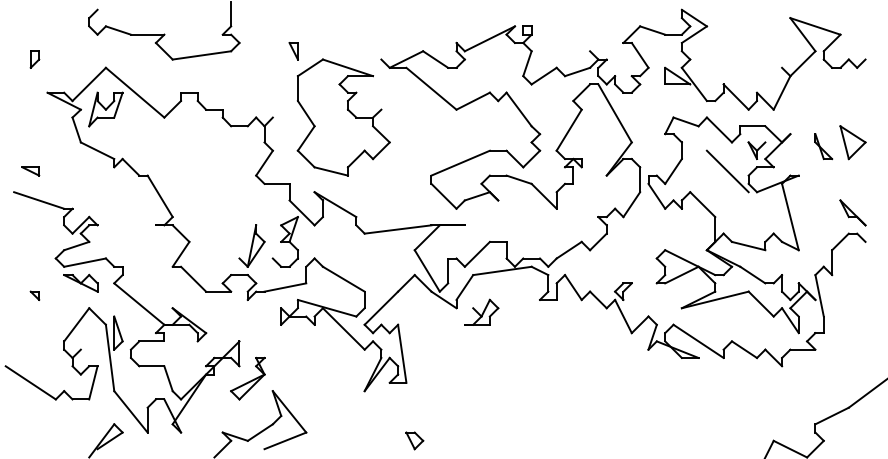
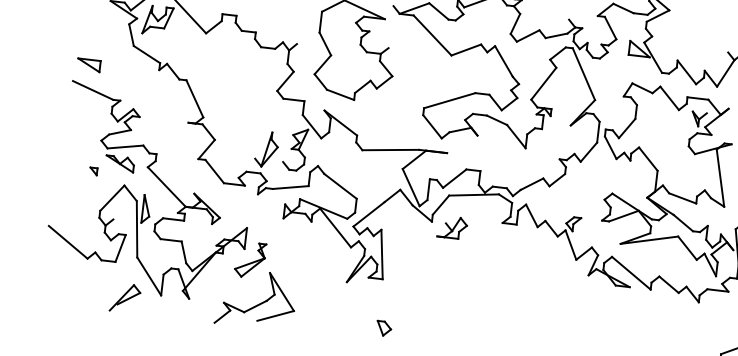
part: (30, 171) -> (88, 65), size x1.6
line: (727, 171) -> (672, 133), removed
part: (34, 295) -> (93, 171), moved

